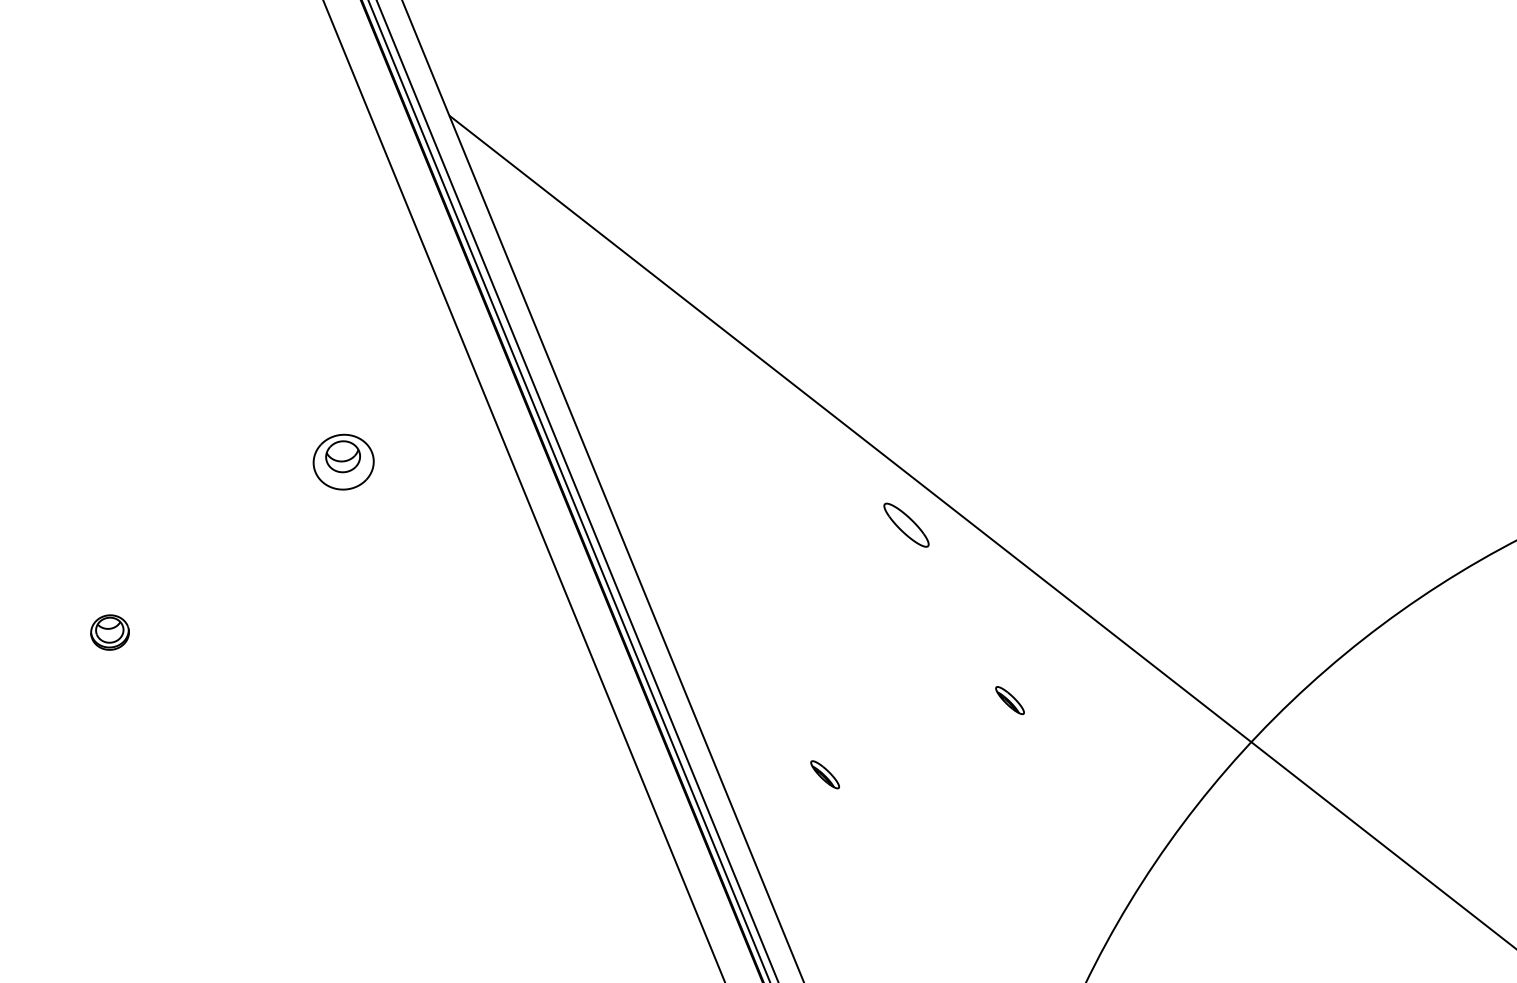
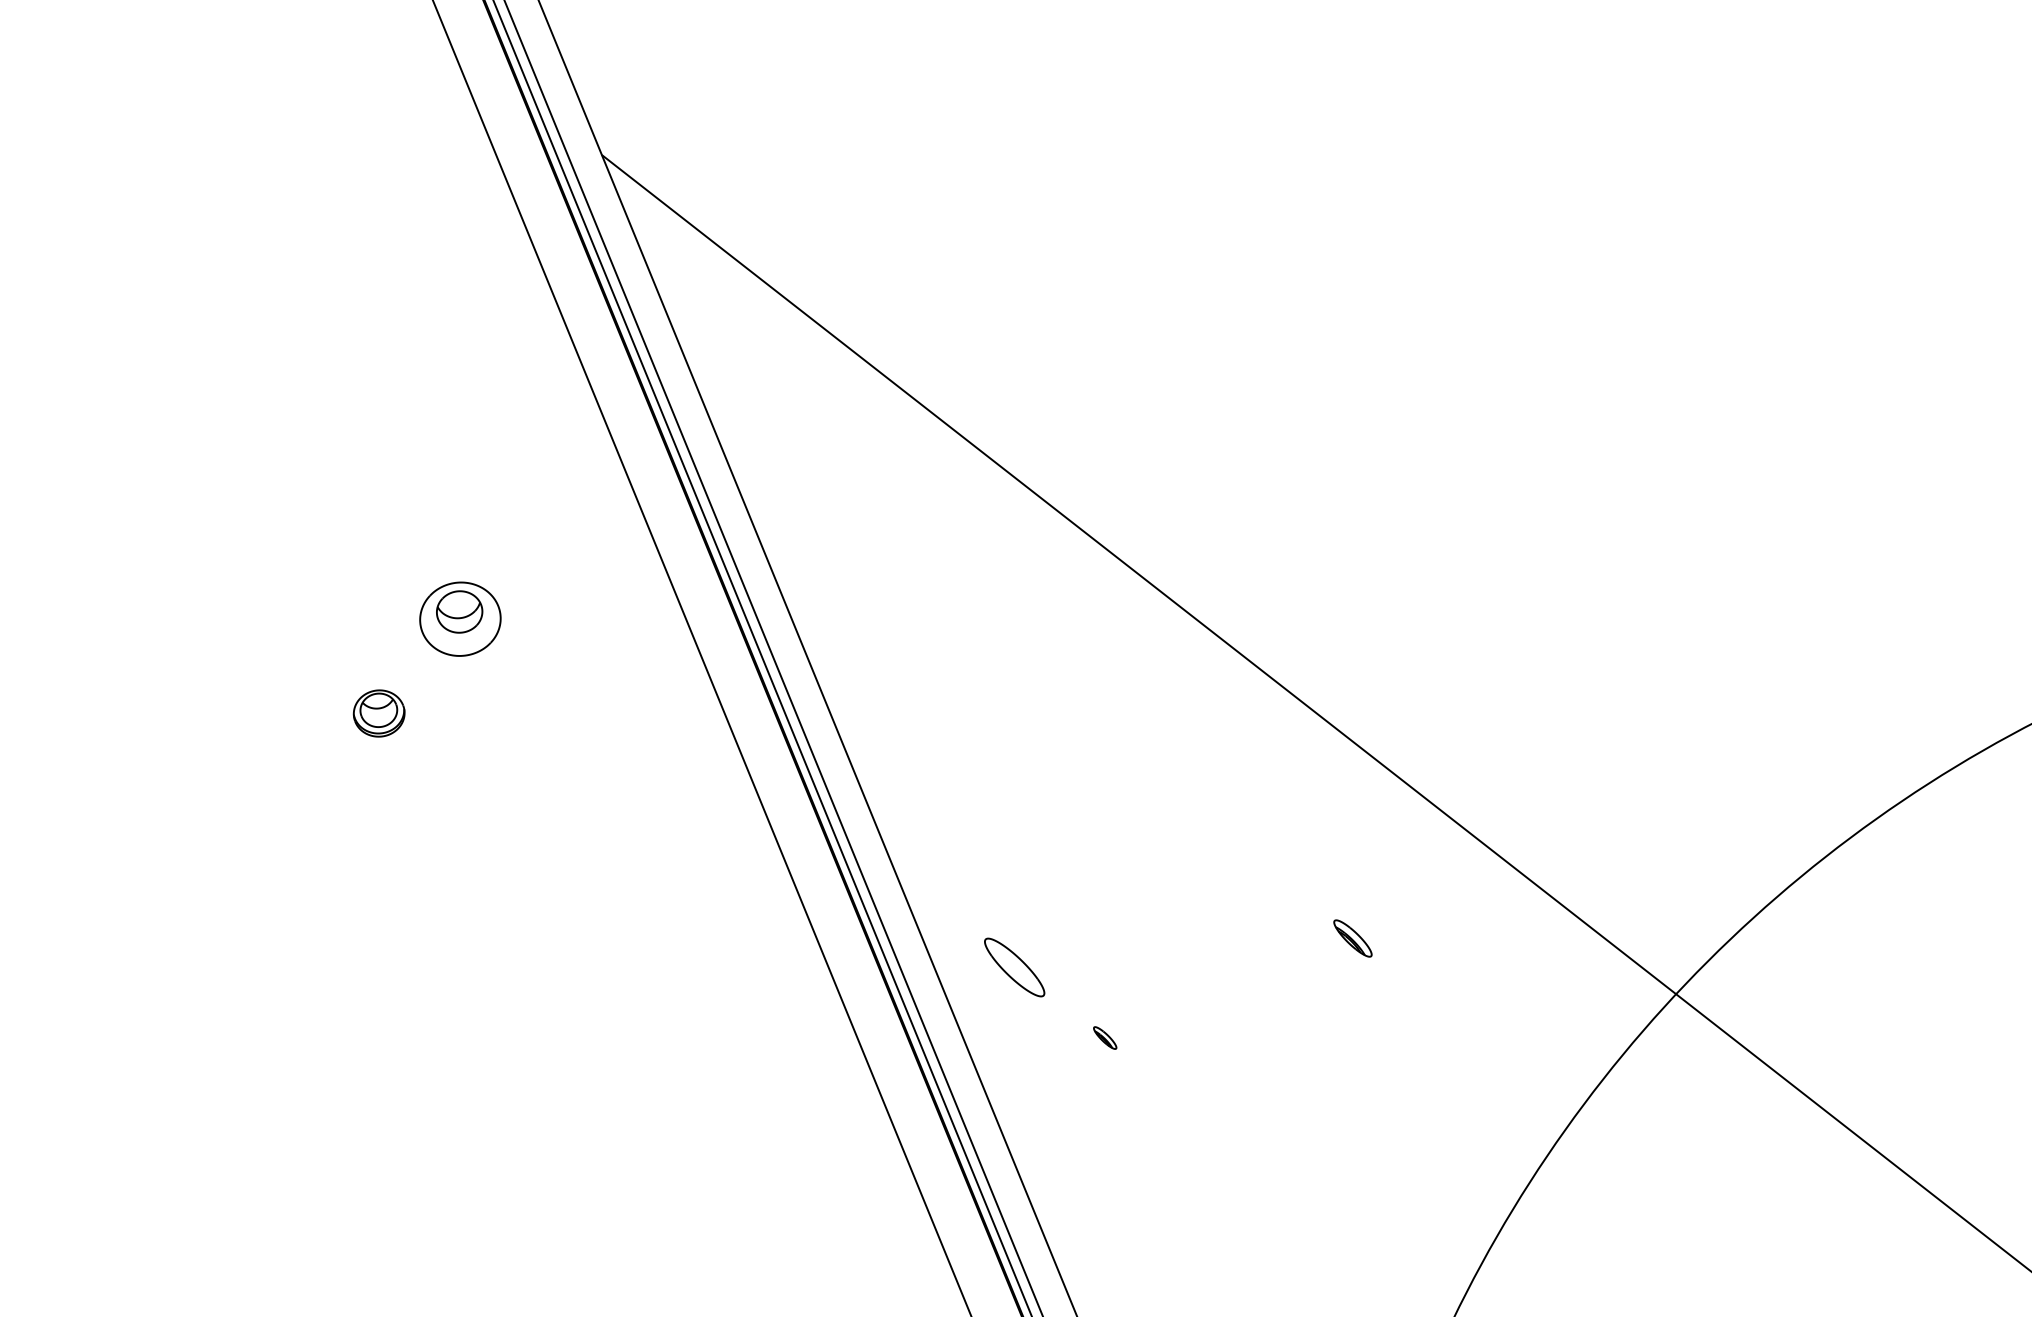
part: (906, 524) -> (1014, 966), moved
part: (109, 632) -> (378, 713), moved
part: (824, 774) -> (1104, 1037), size x0.6

